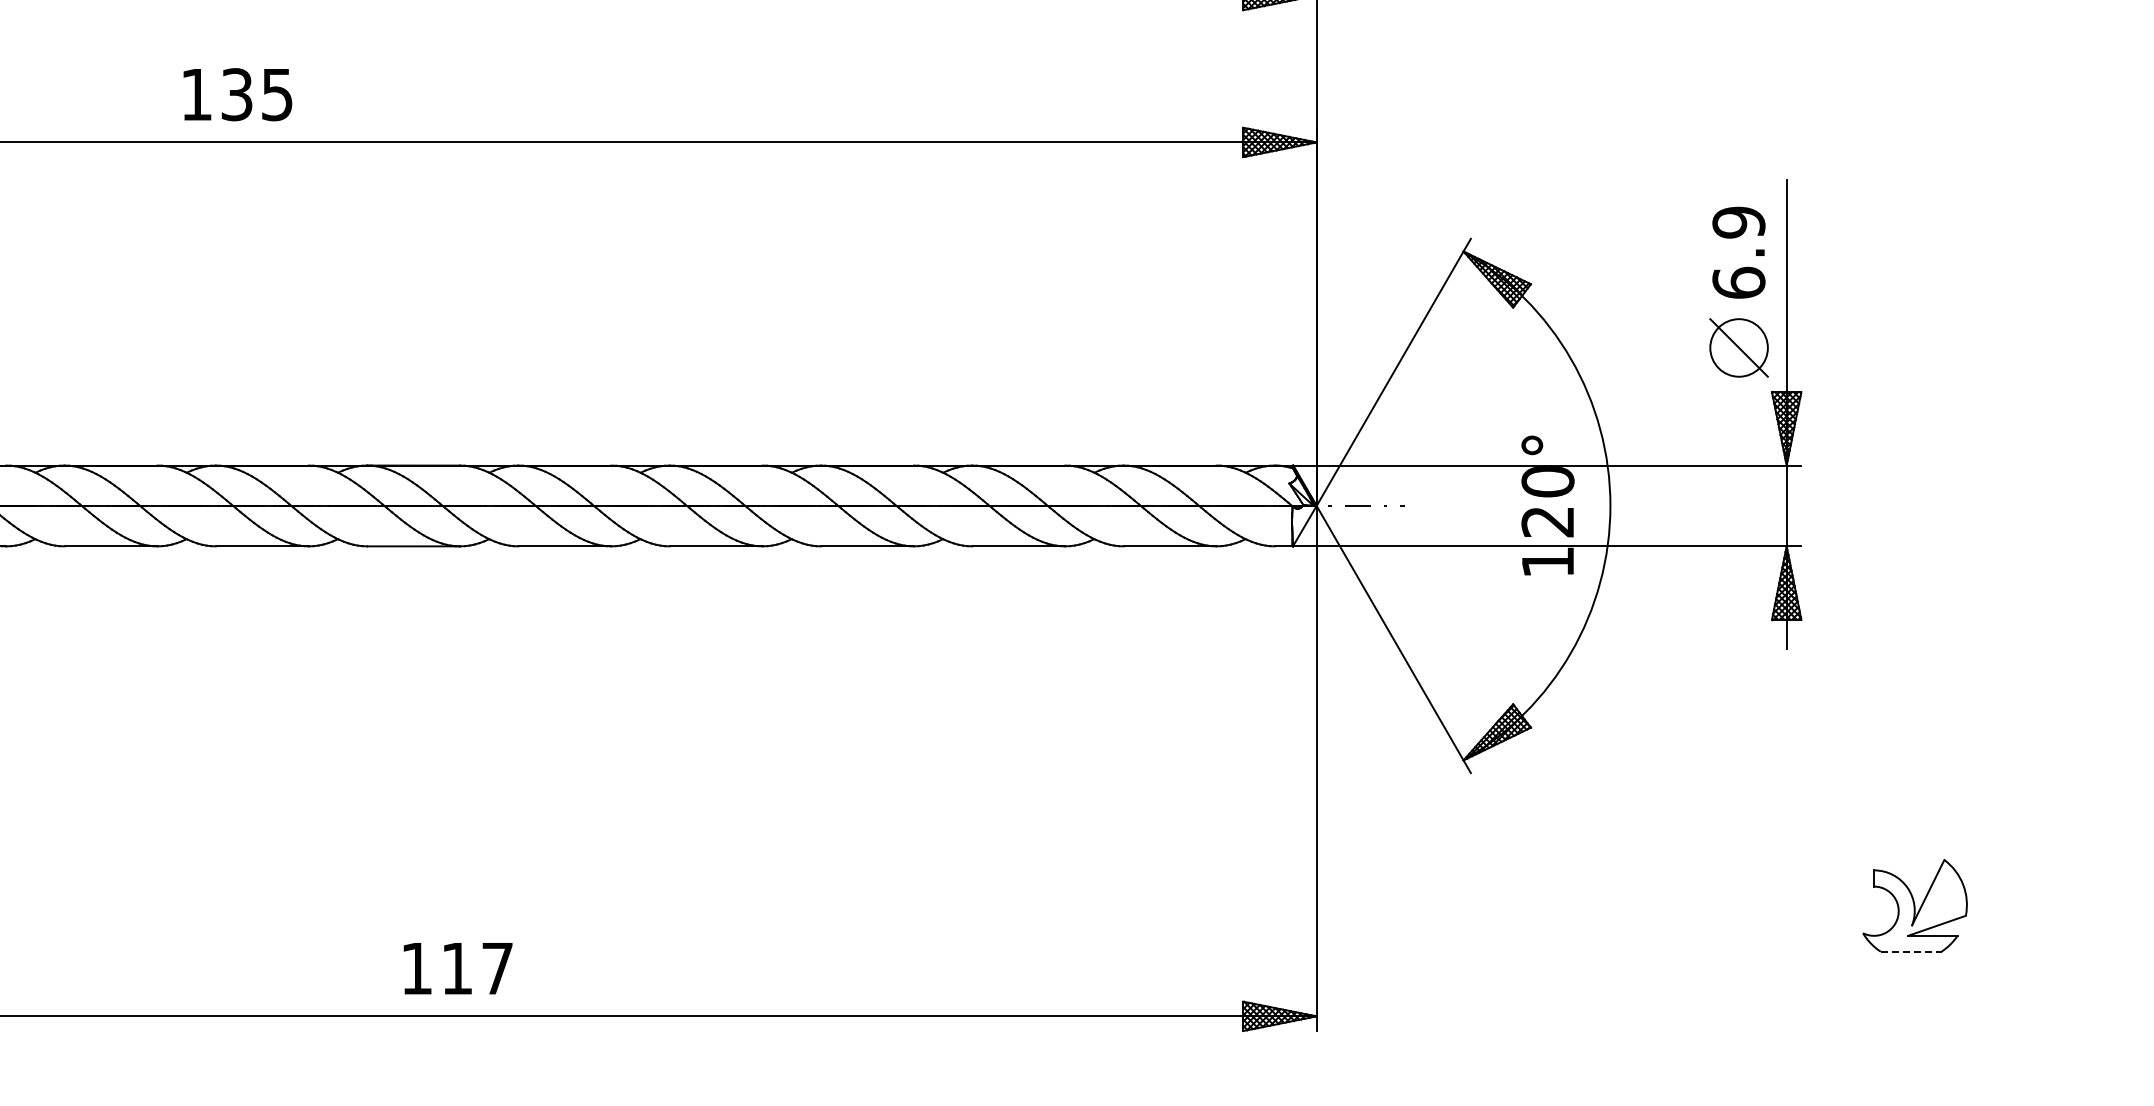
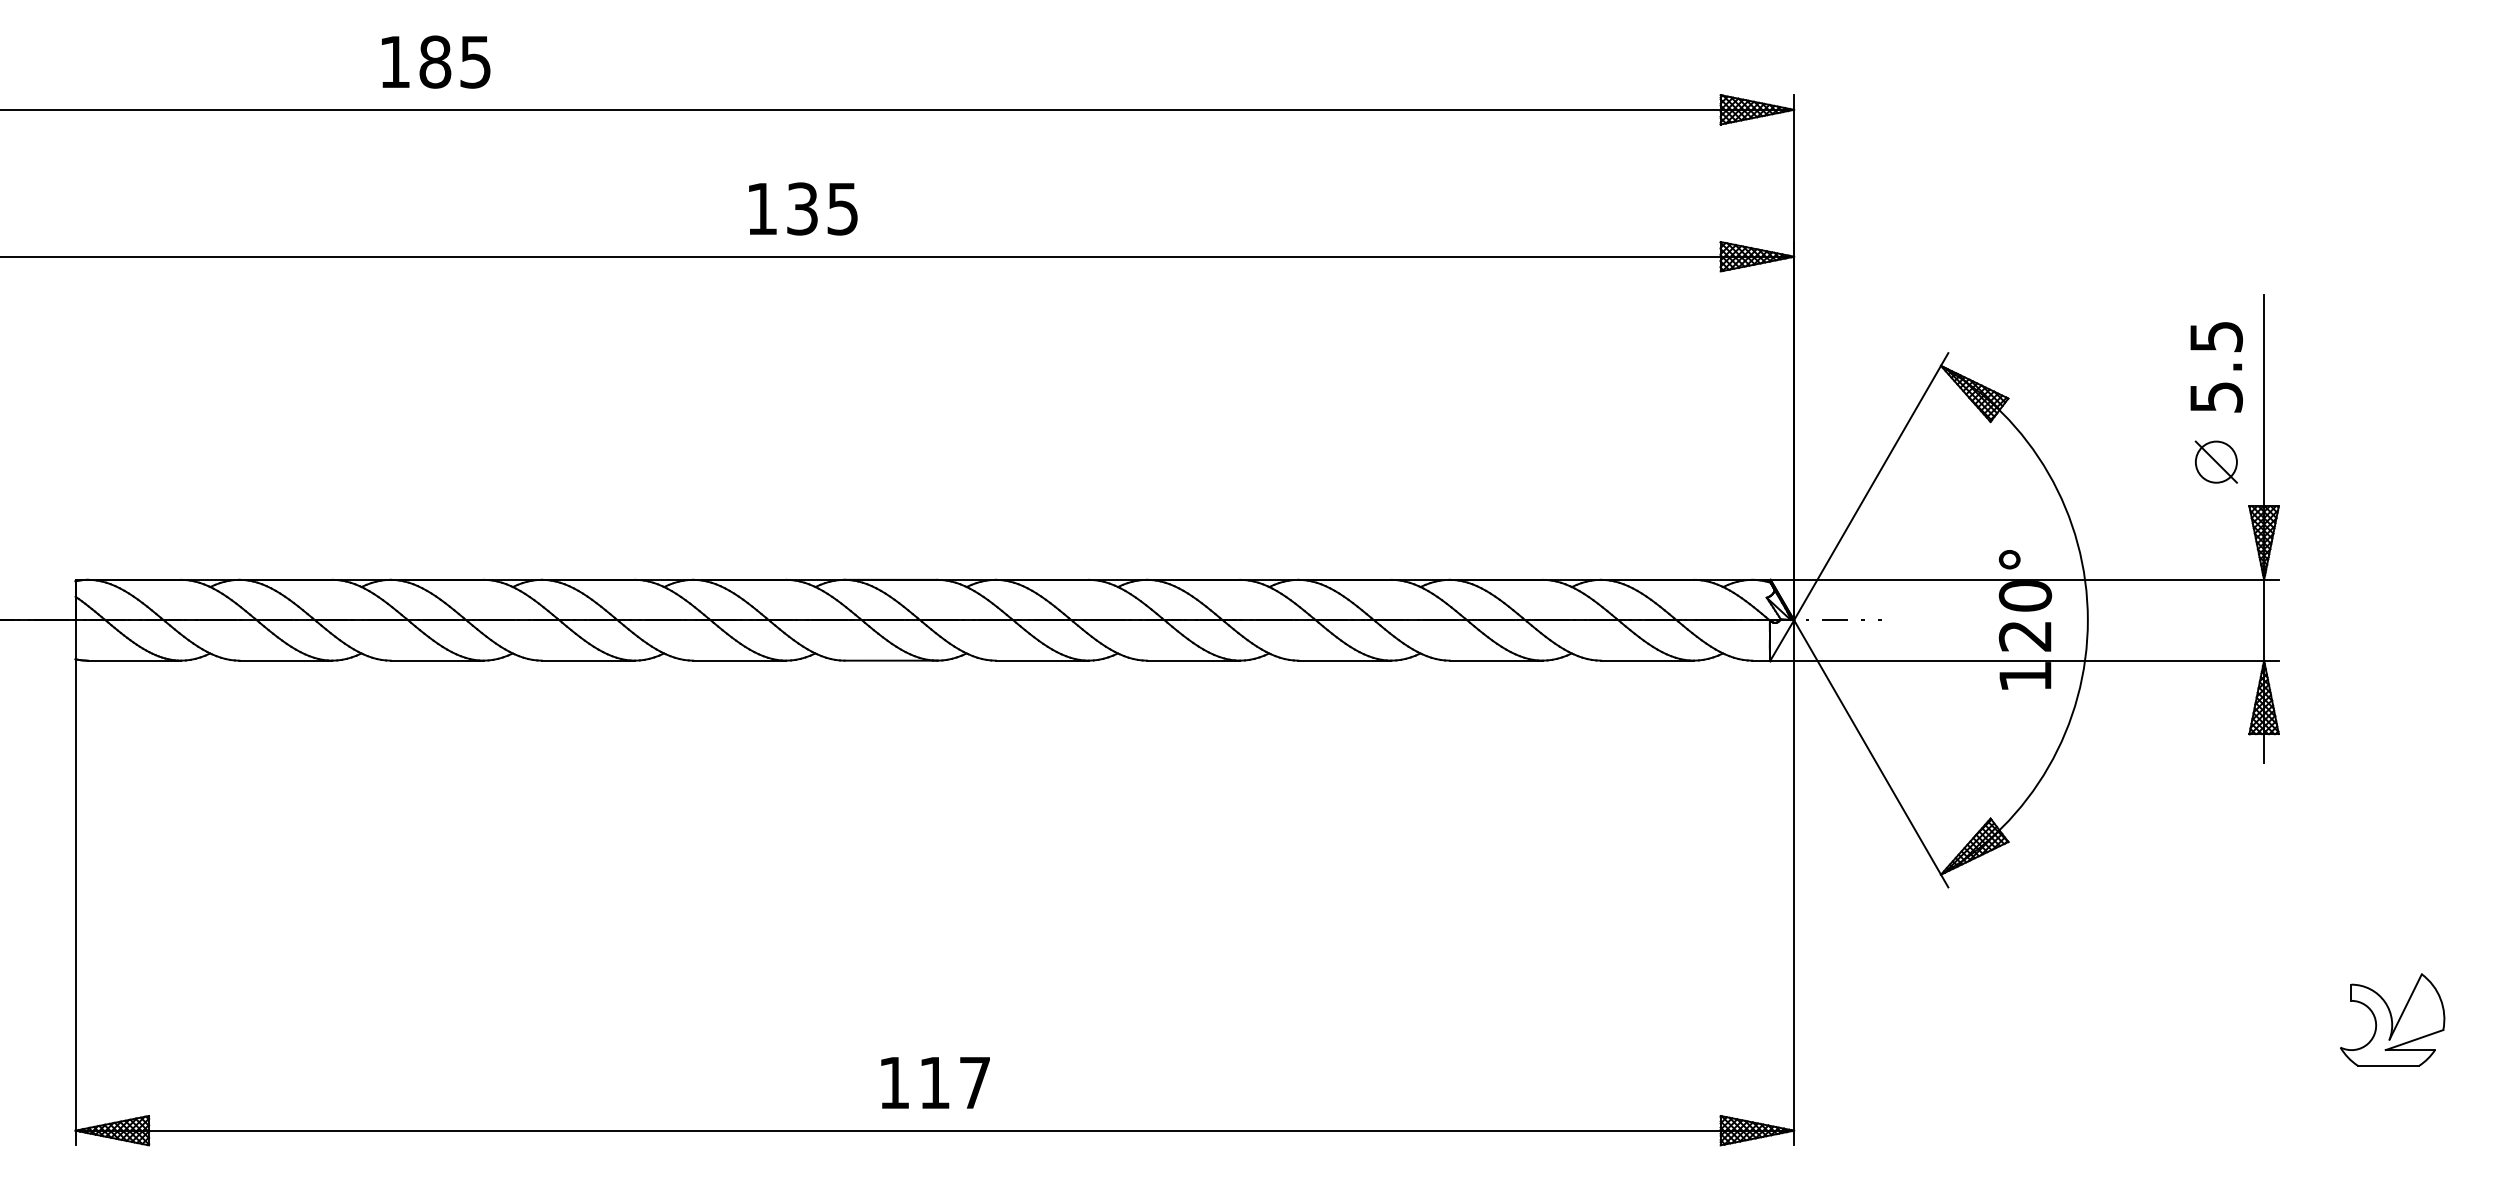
text: (238, 94) -> (803, 208), moved
text: (1738, 252) -> (2215, 366), 6.9 -> 5.5
part: (1738, 347) -> (2215, 461), size x0.71
line: (1912, 951) -> (2389, 1065), dashed -> solid

